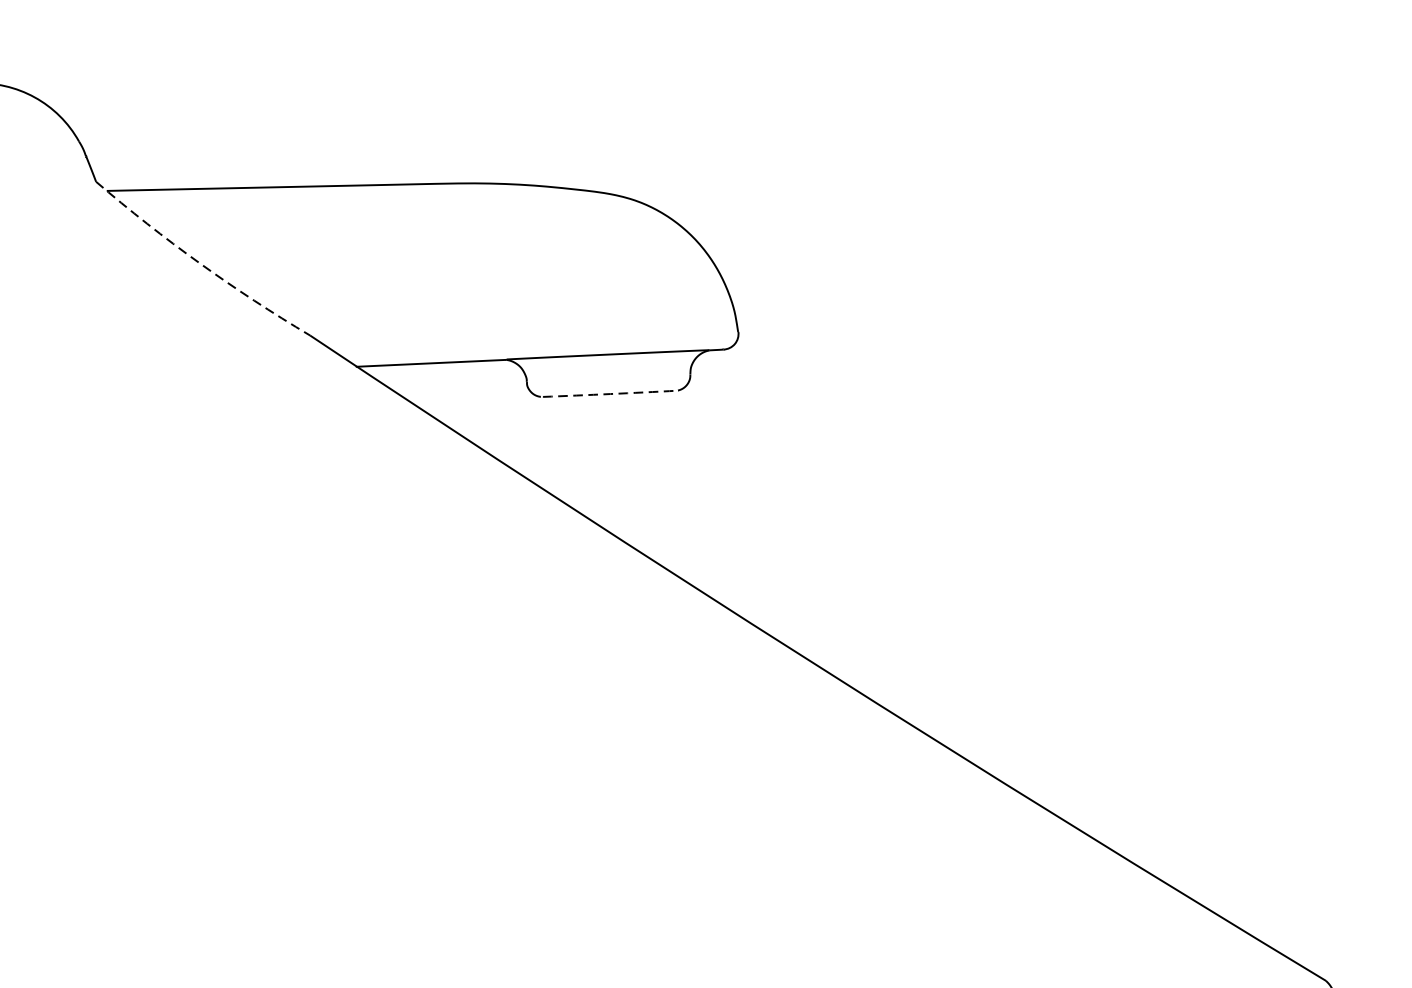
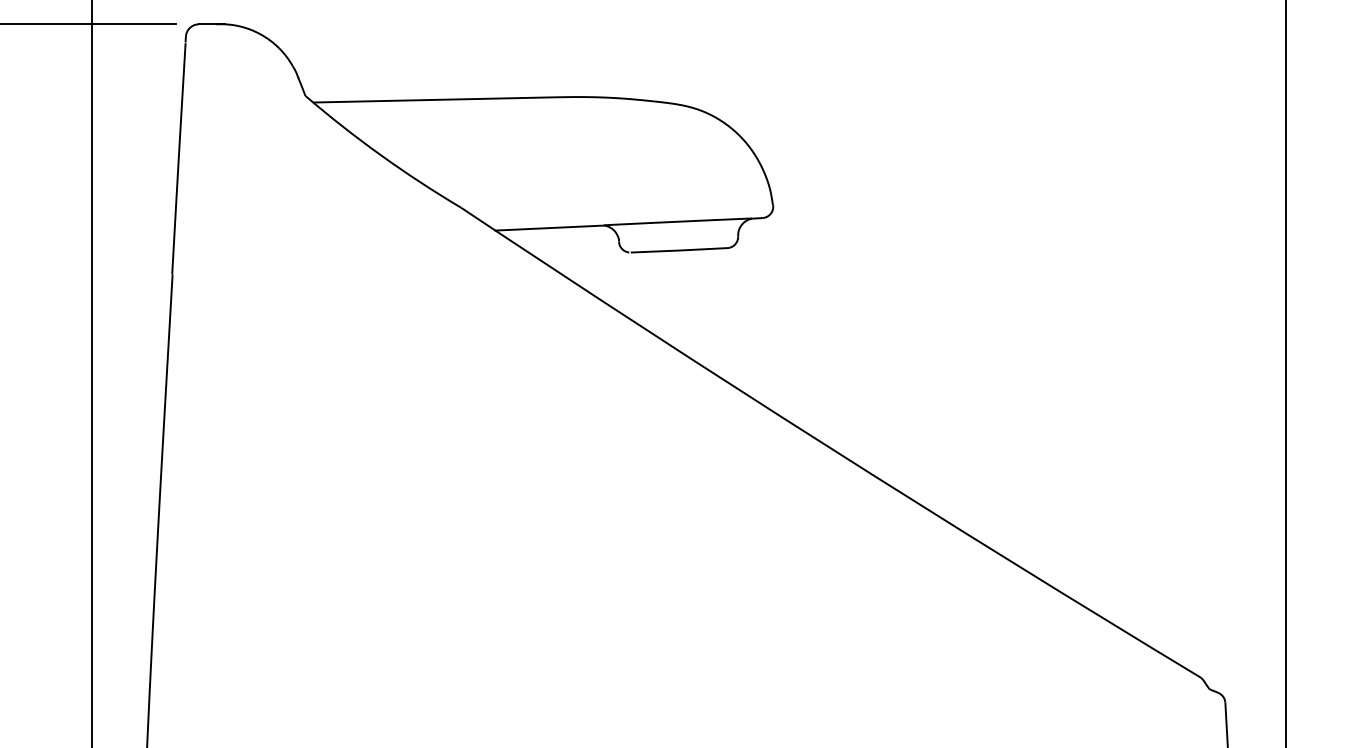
arc: (199, 263) -> (380, 155), dashed -> solid
arc: (611, 394) -> (680, 250), dashed -> solid

